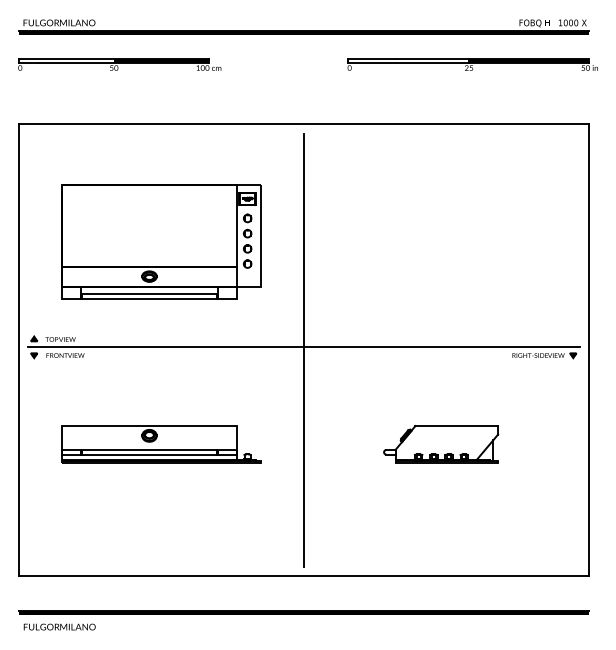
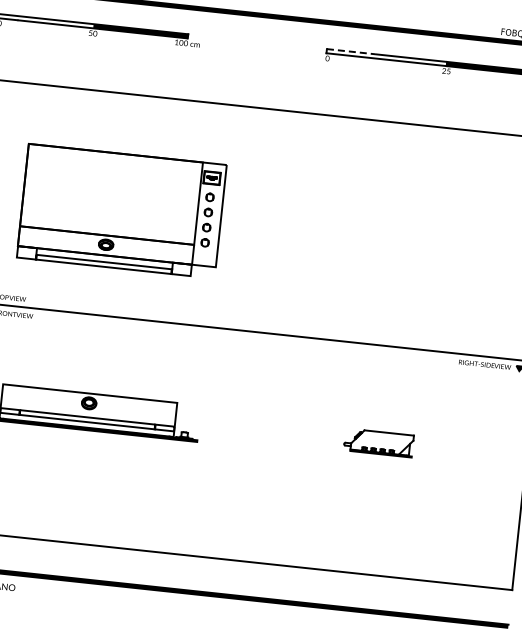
line: (372, 58) -> (351, 51), solid -> dashed
line: (304, 349) -> (252, 333), removed
part: (441, 444) -> (378, 443), size x0.6

